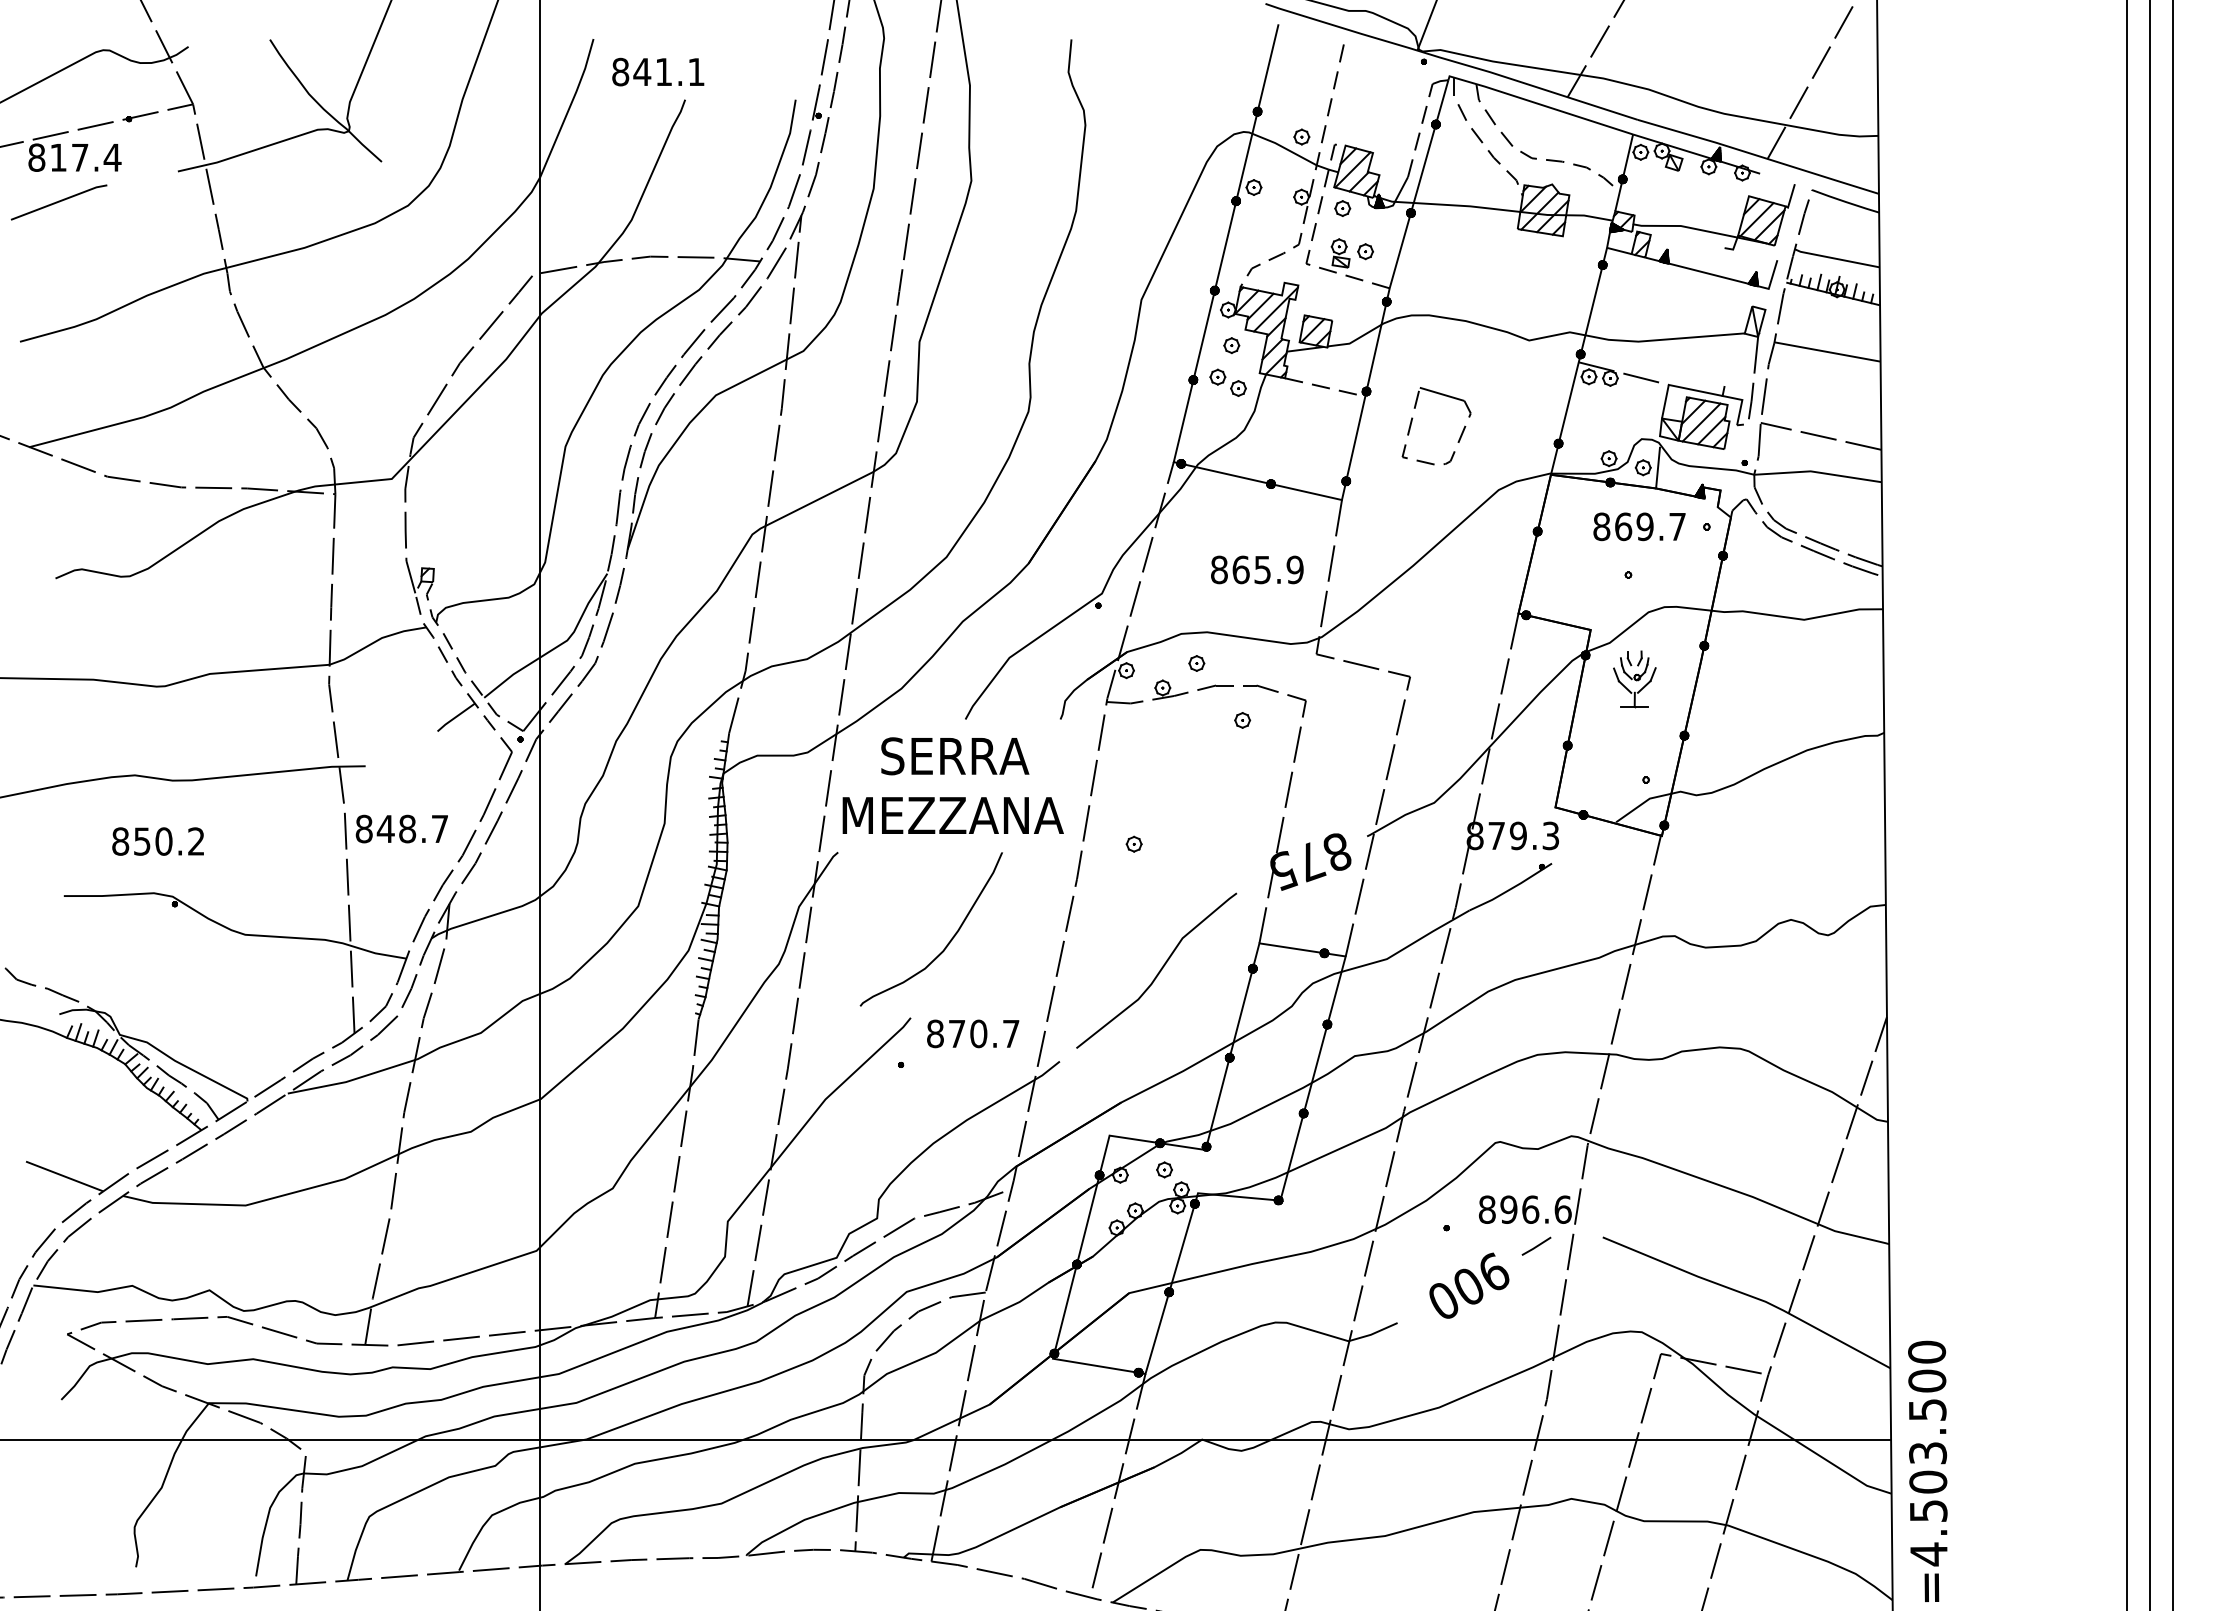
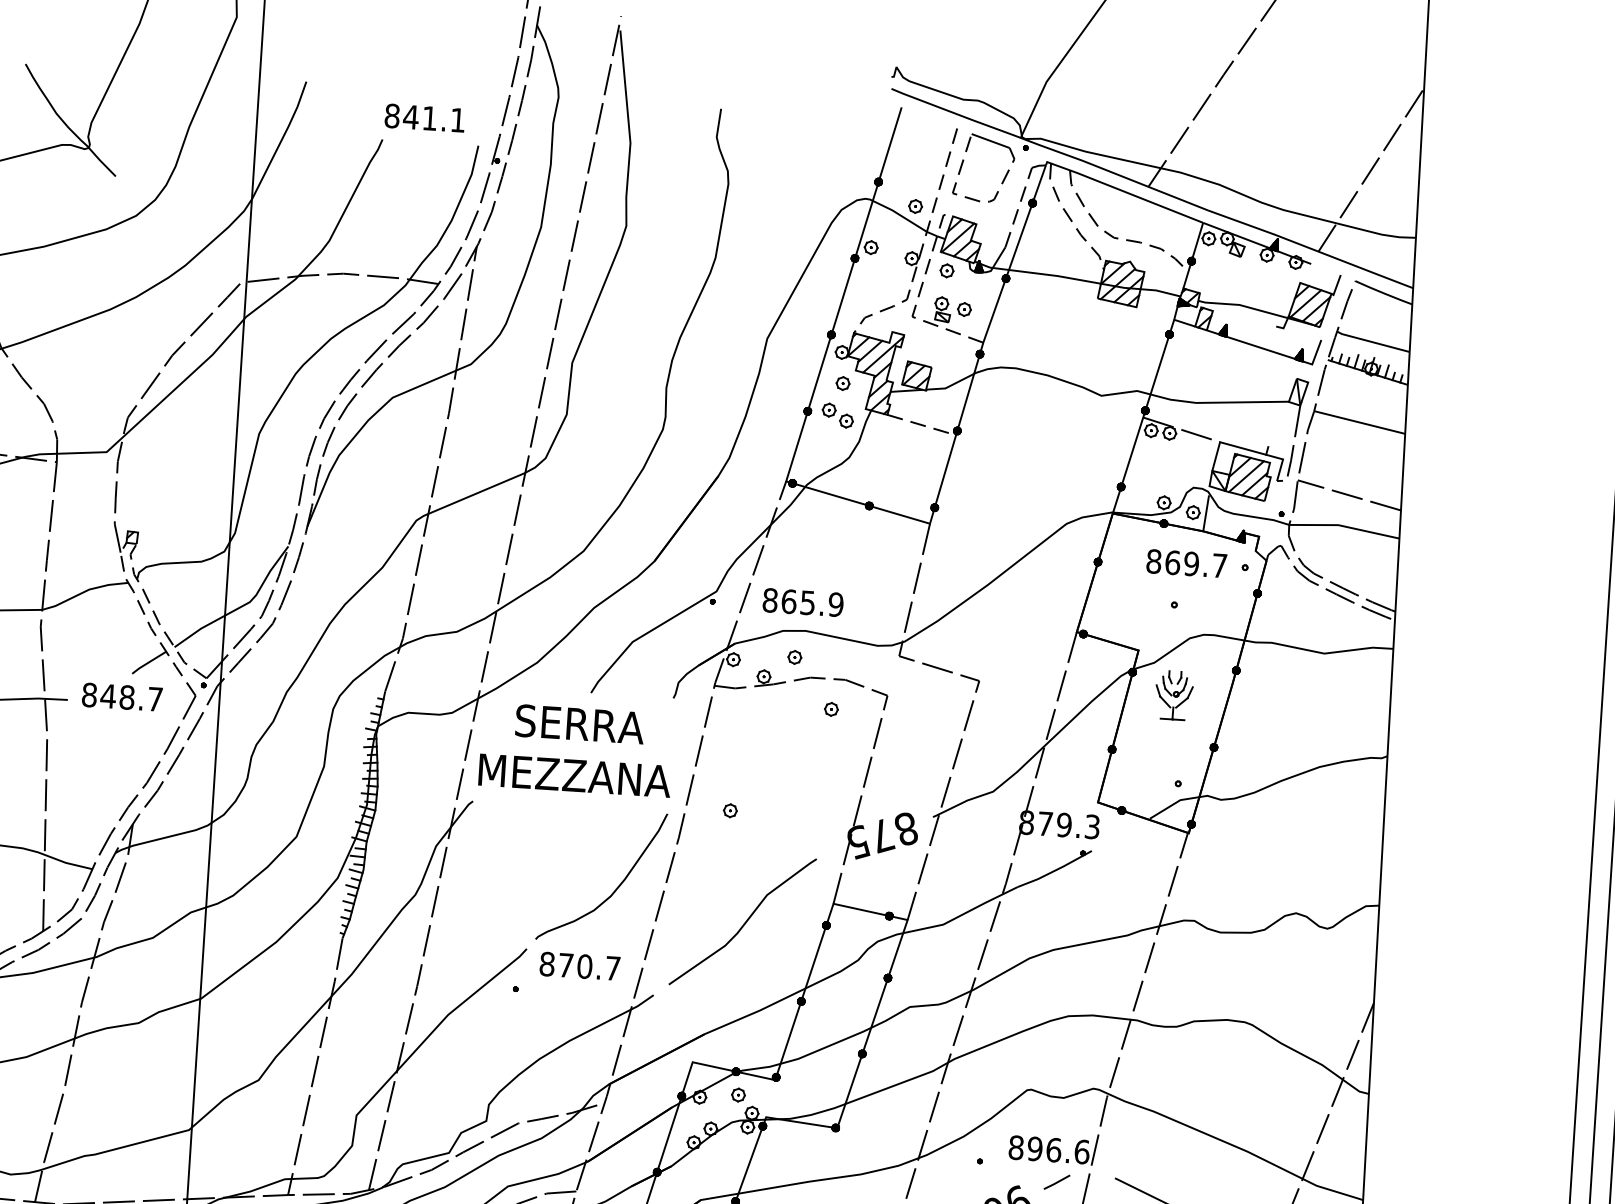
text: (658, 71) -> (425, 117), moved
part: (1412, 422) -> (963, 163), moved
text: (1257, 569) -> (803, 602), moved
text: (401, 828) -> (121, 696), moved
curve: (947, 943) -> (614, 889), moved

